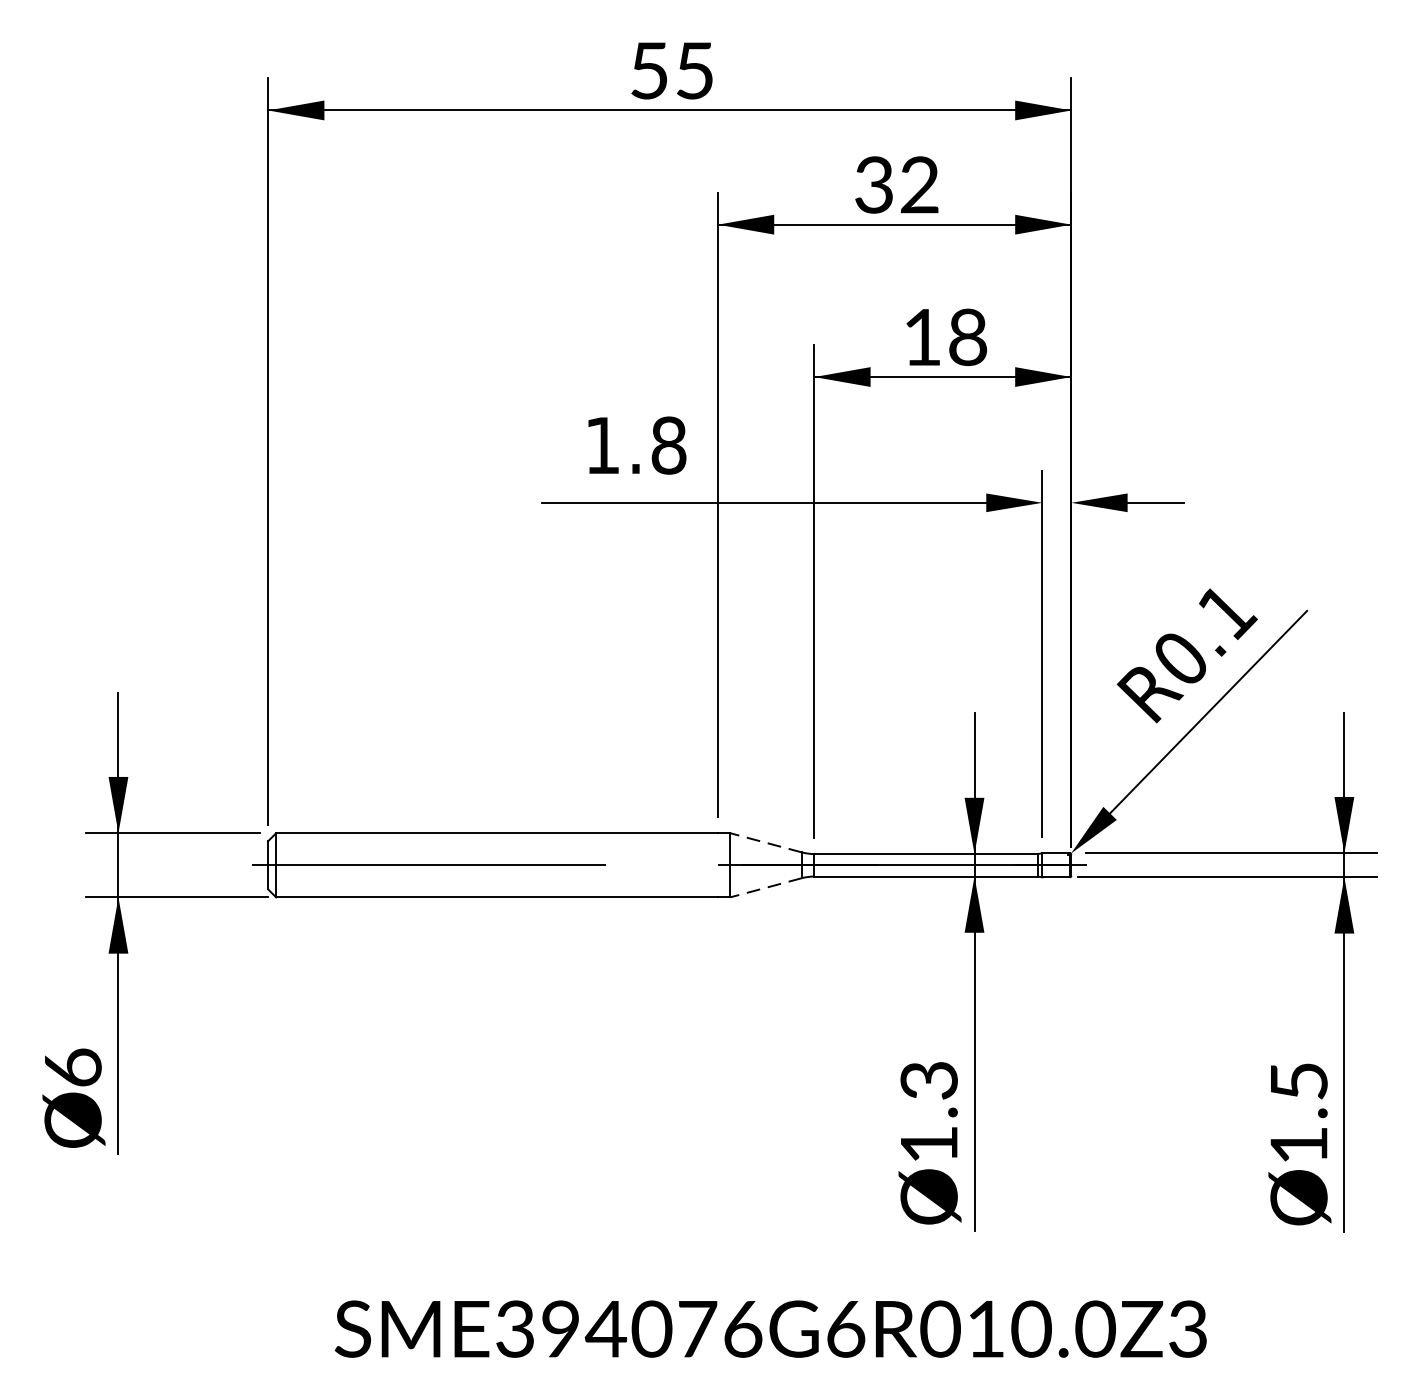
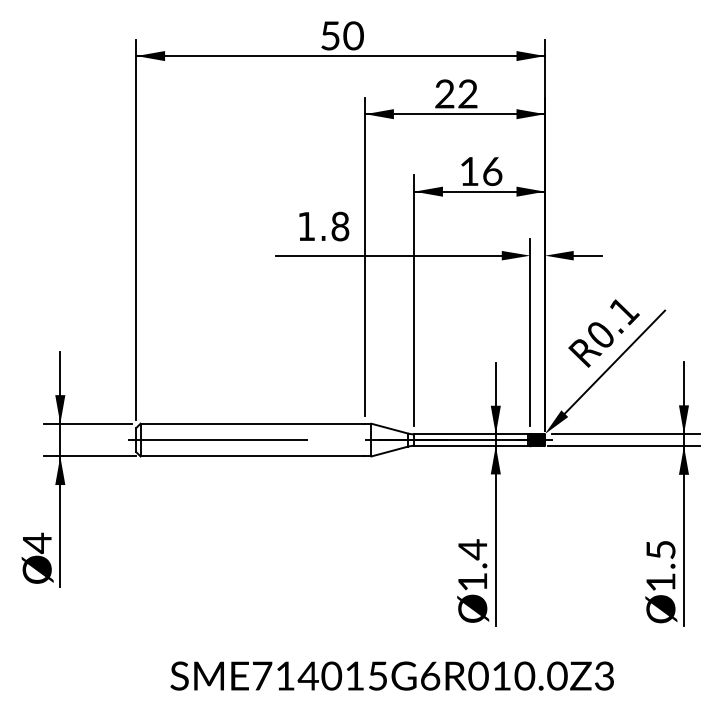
text: (694, 70) -> (353, 35), 55 -> 50
text: (873, 185) -> (444, 94), 32 -> 22
text: (967, 337) -> (492, 171), 18 -> 16
line: (765, 842) -> (389, 428), dashed -> solid
hatch: (1056, 864) -> (537, 439), added
line: (765, 887) -> (389, 451), dashed -> solid
text: (73, 1068) -> (37, 543), 6 -> 4
text: (928, 1080) -> (472, 549), 1.3 -> 1.4
text: (627, 1328) -> (319, 675), SME394076G6R010.0Z3 -> SME714015G6R010.0Z3

